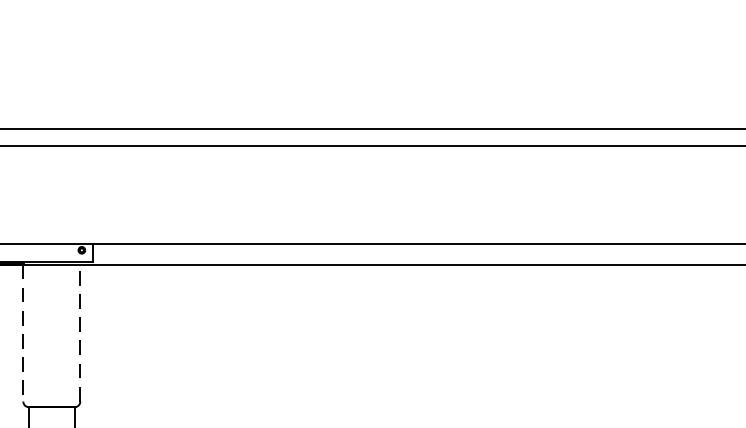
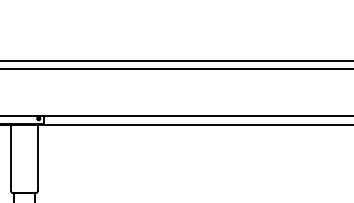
line: (22, 334) -> (10, 158), dashed -> solid
line: (81, 334) -> (38, 158), dashed -> solid

